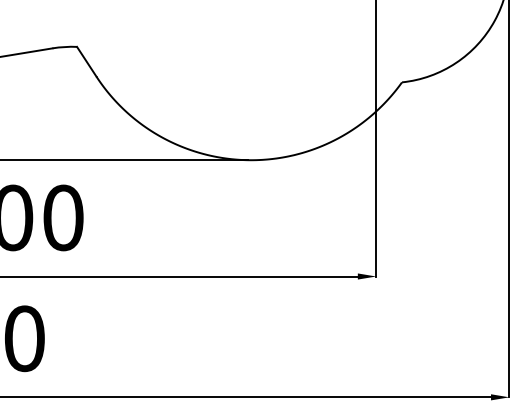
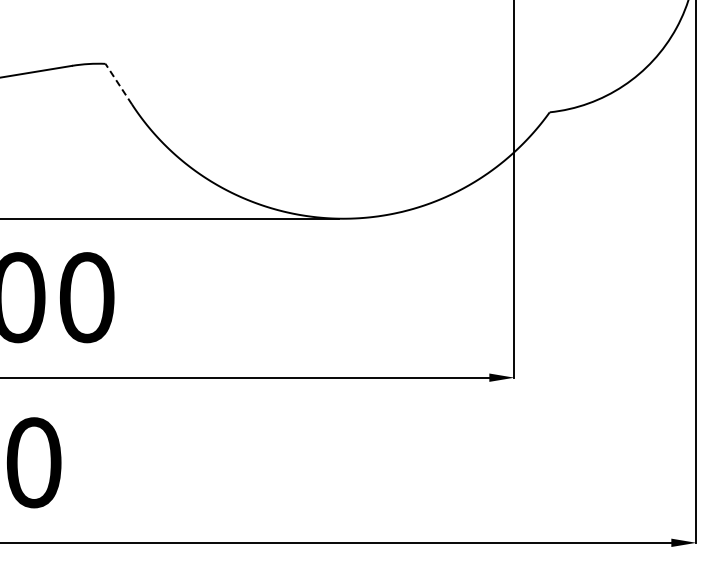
line: (86, 61) -> (118, 83), solid -> dashed

